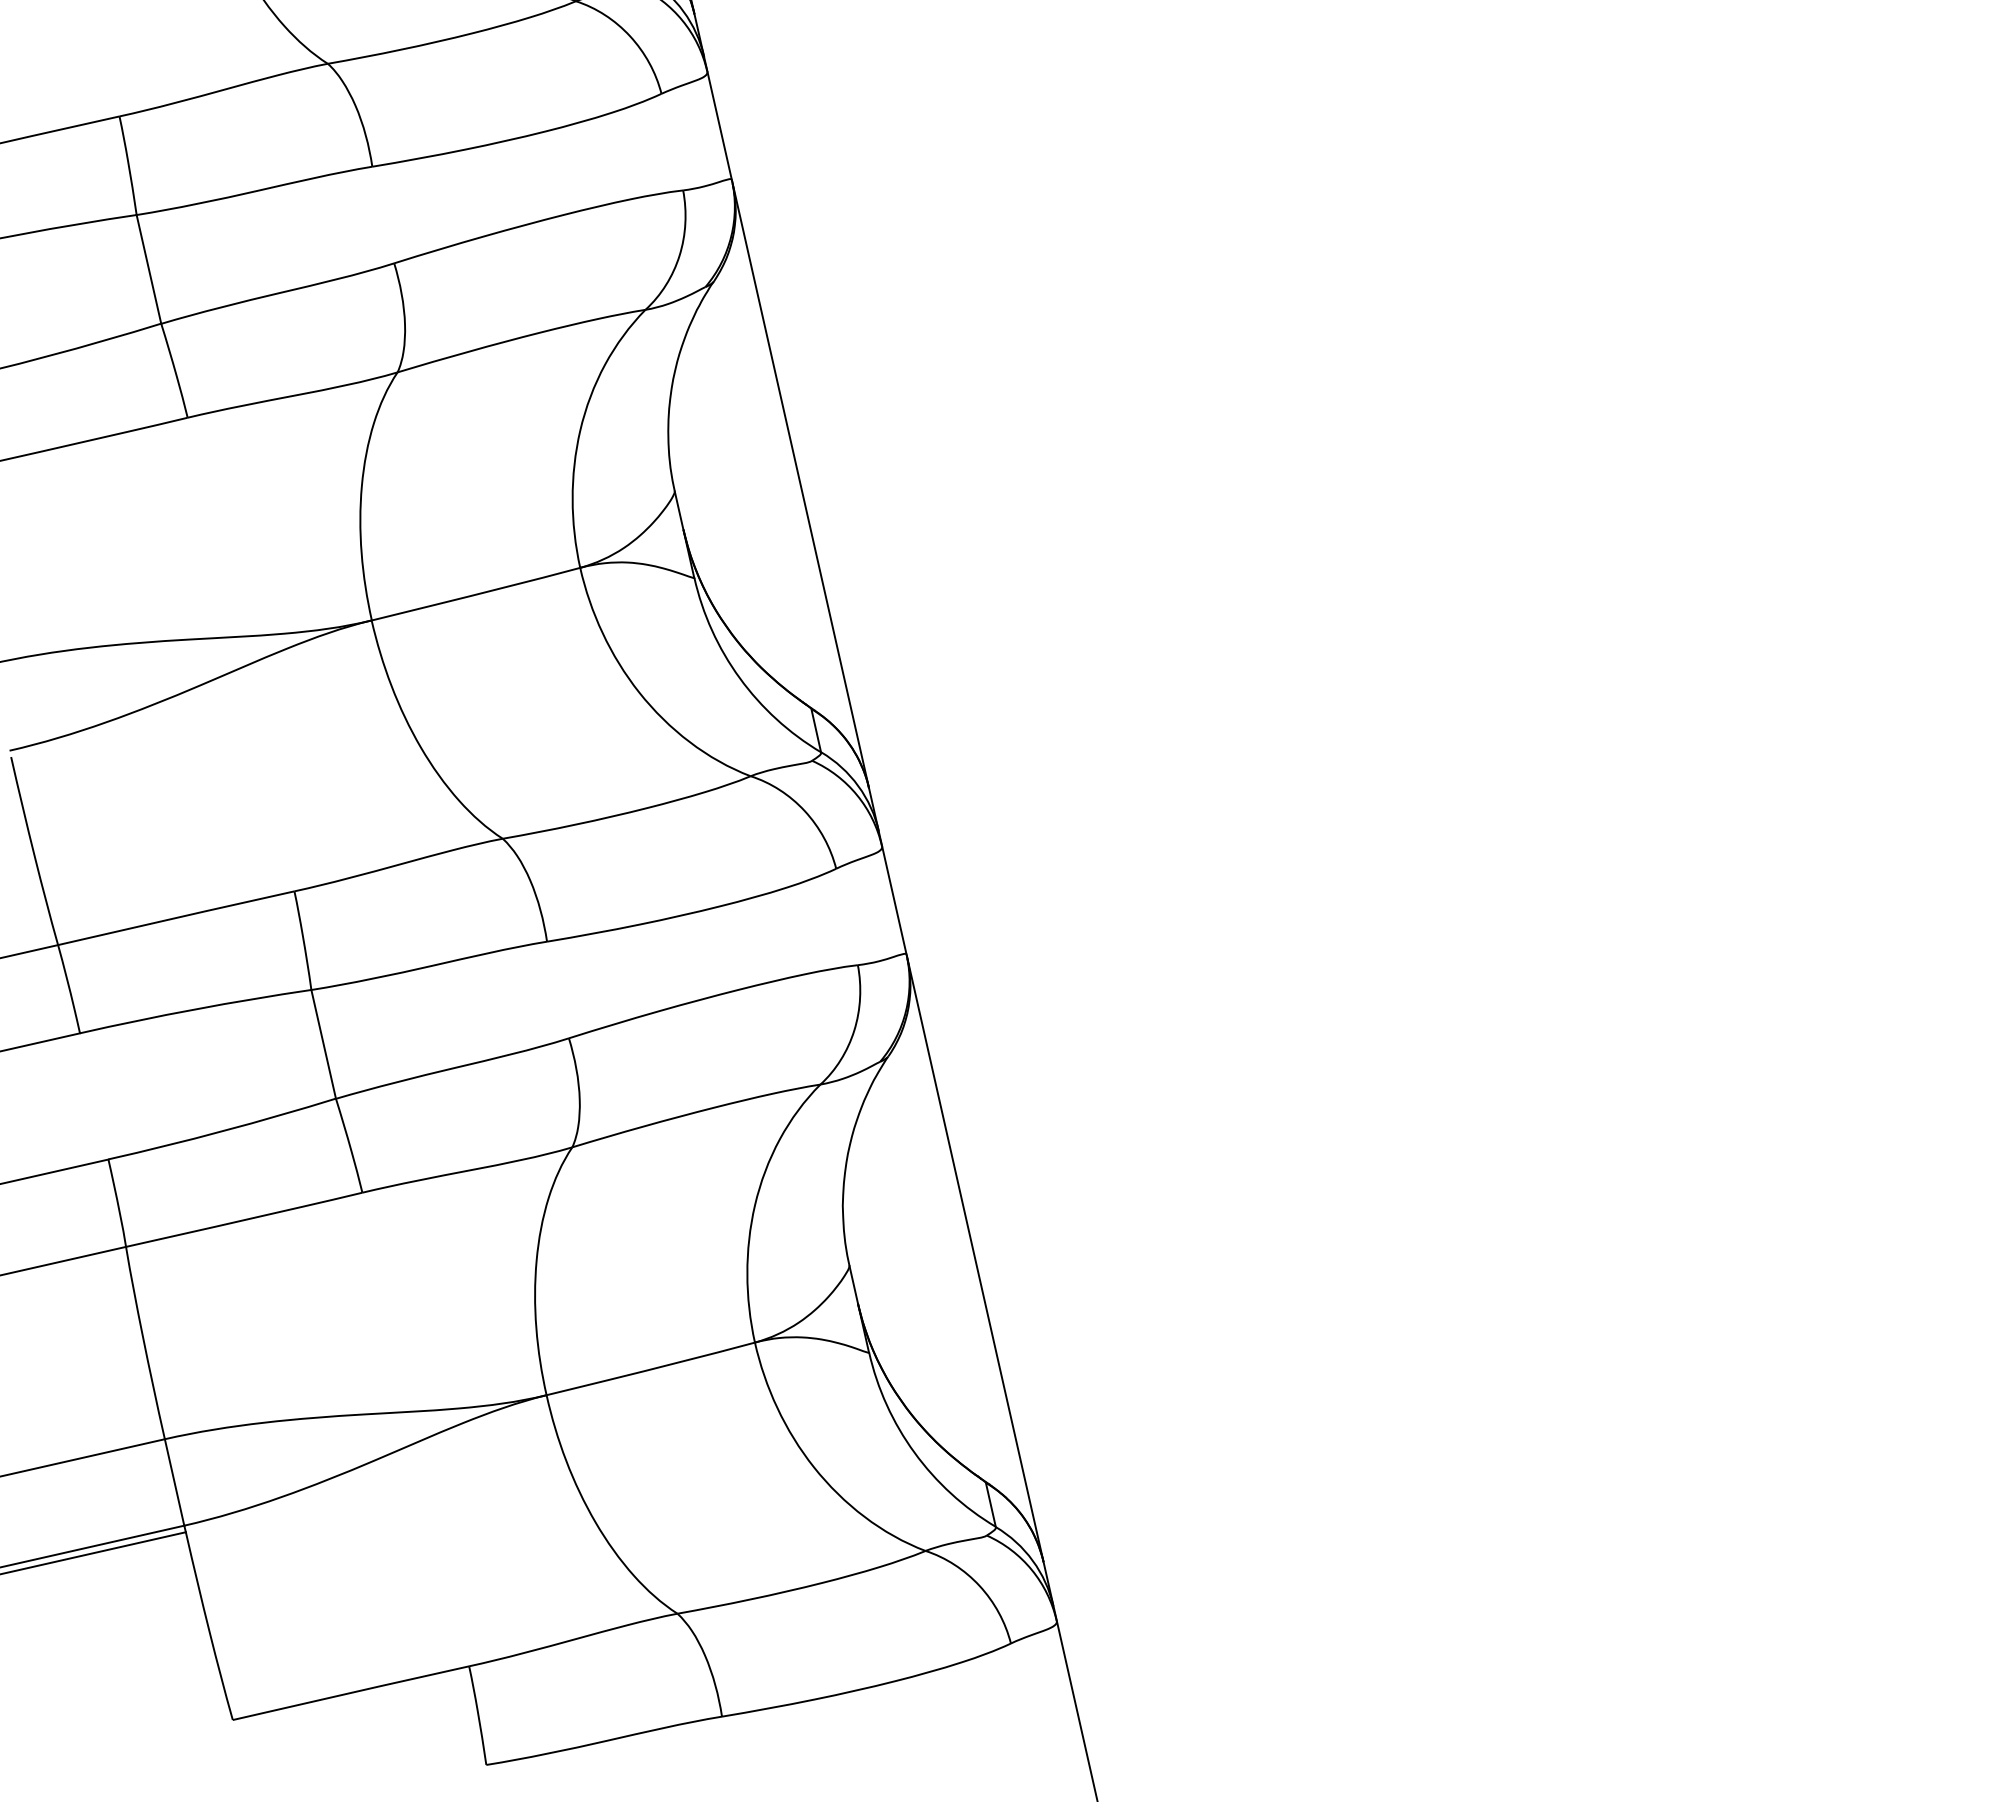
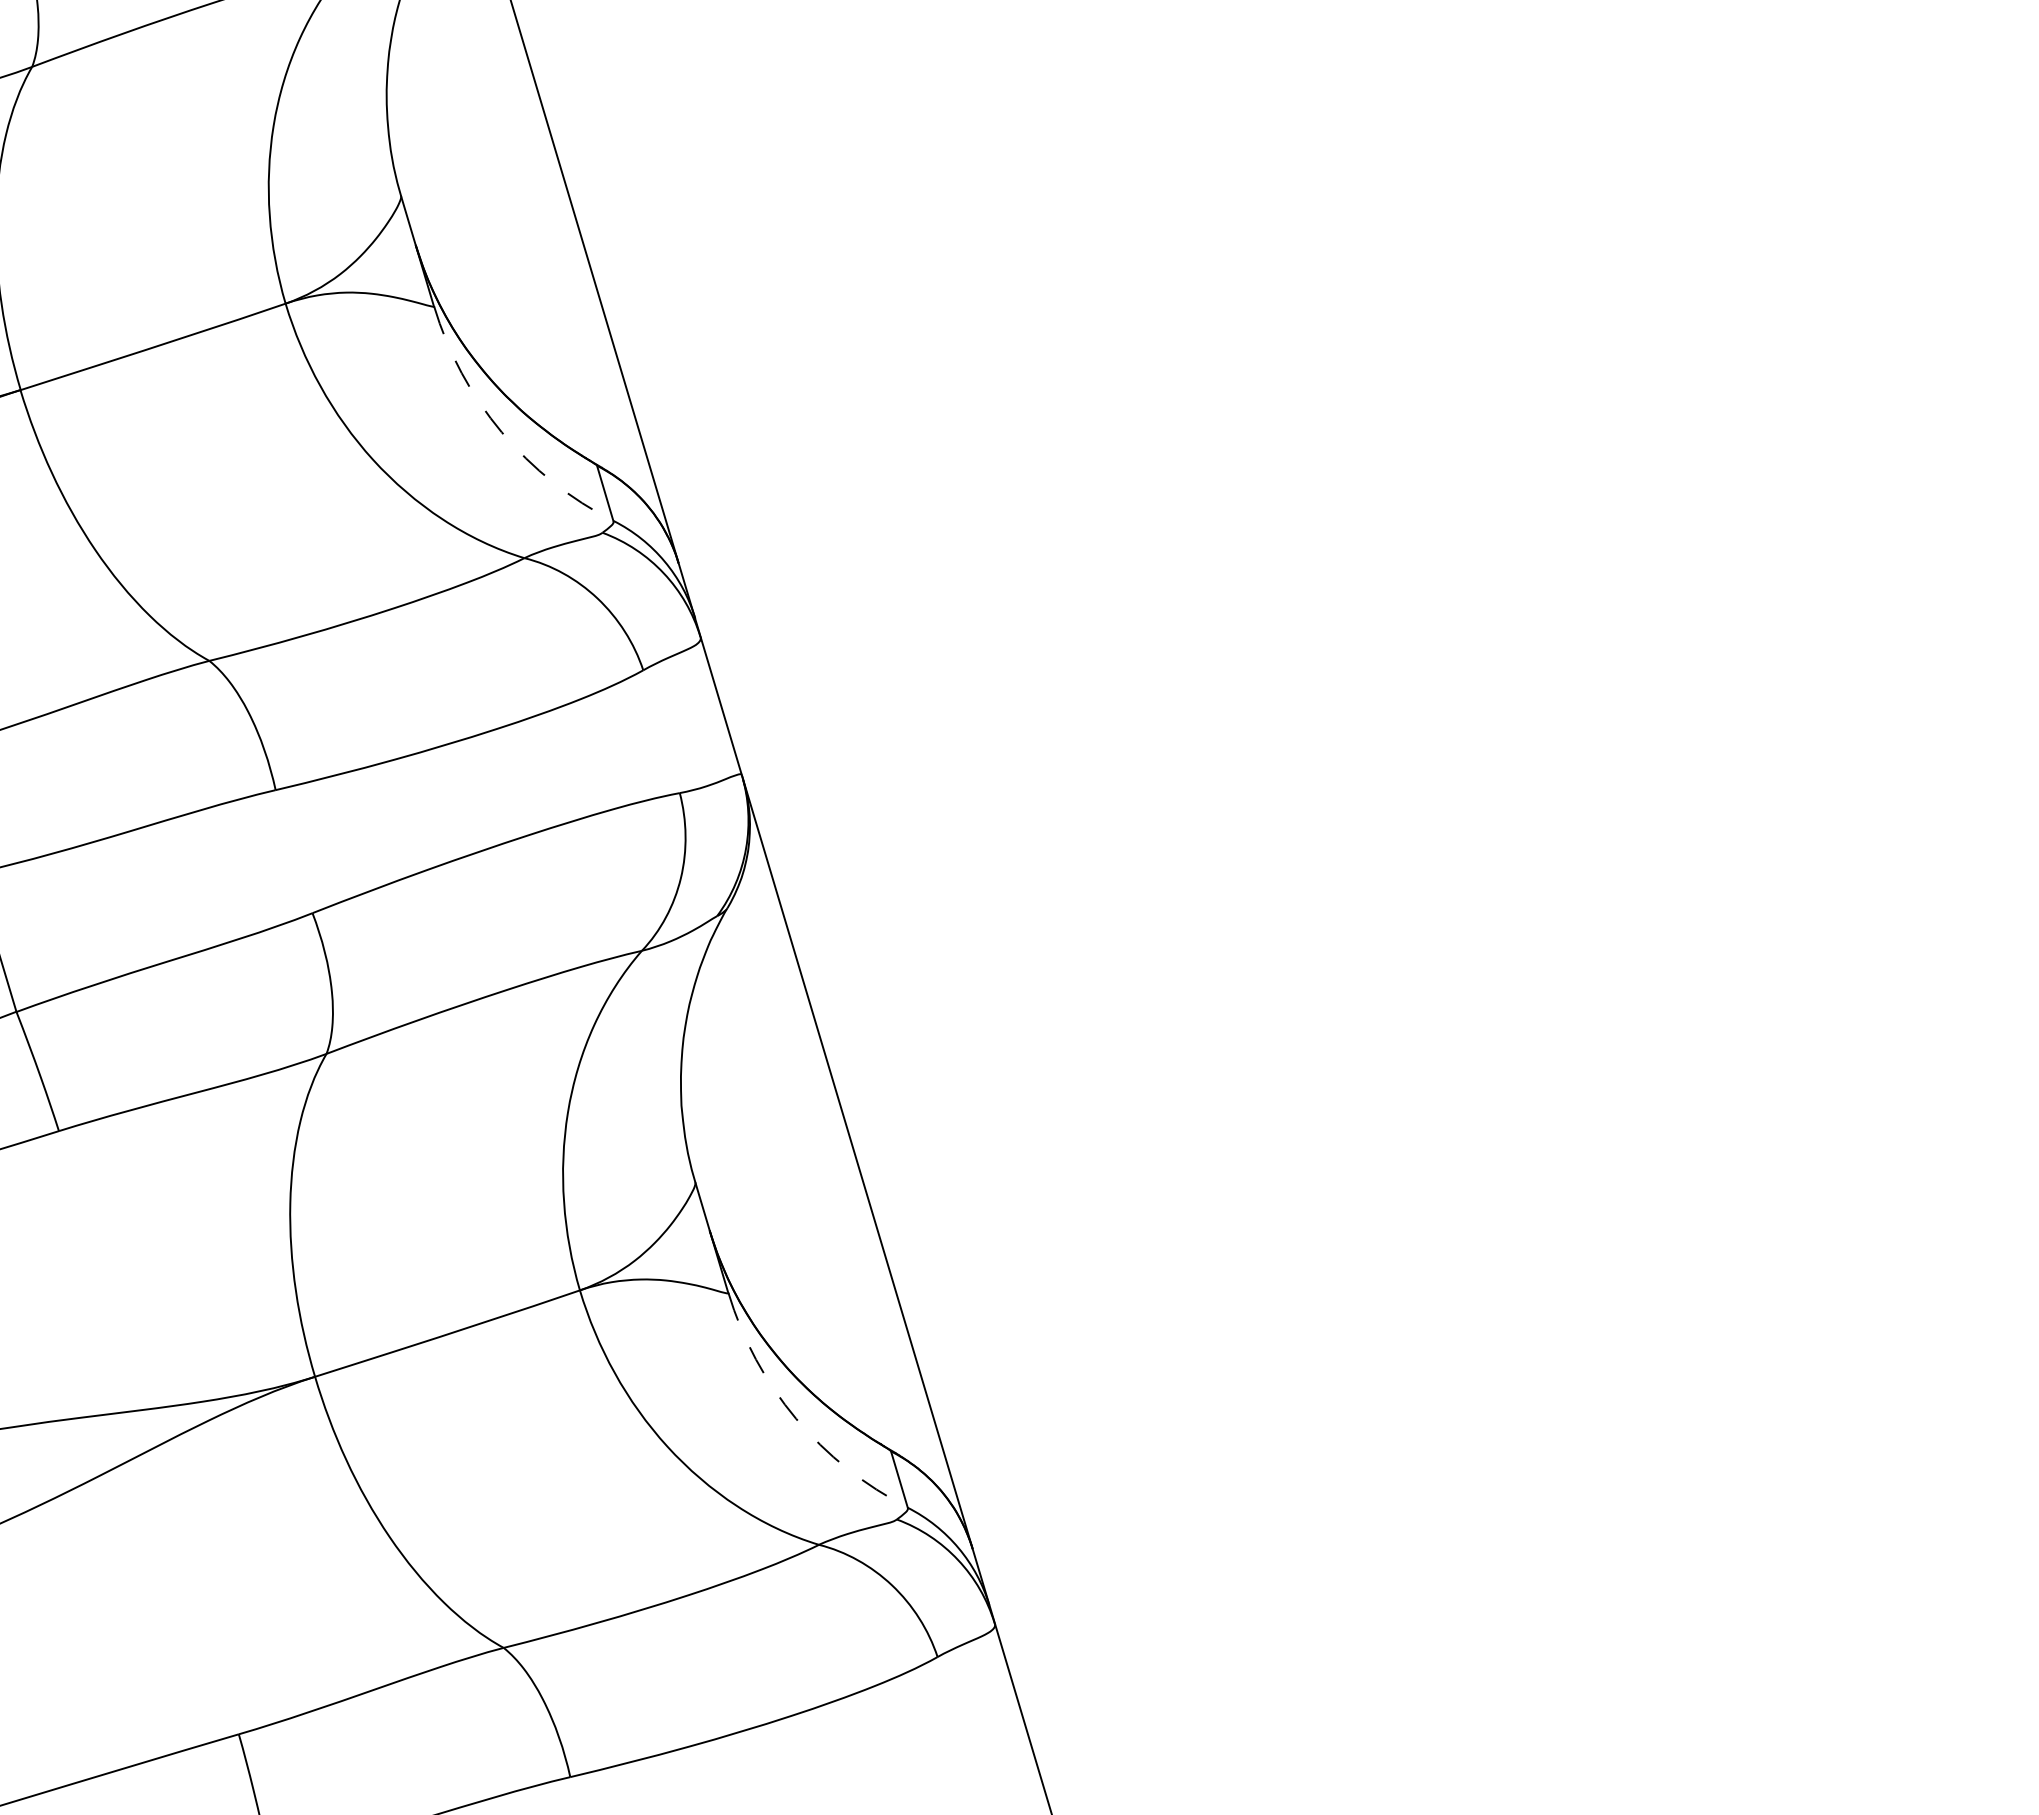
arc: (739, 678) -> (501, 432), solid -> dashed
arc: (914, 1452) -> (796, 1418), solid -> dashed

